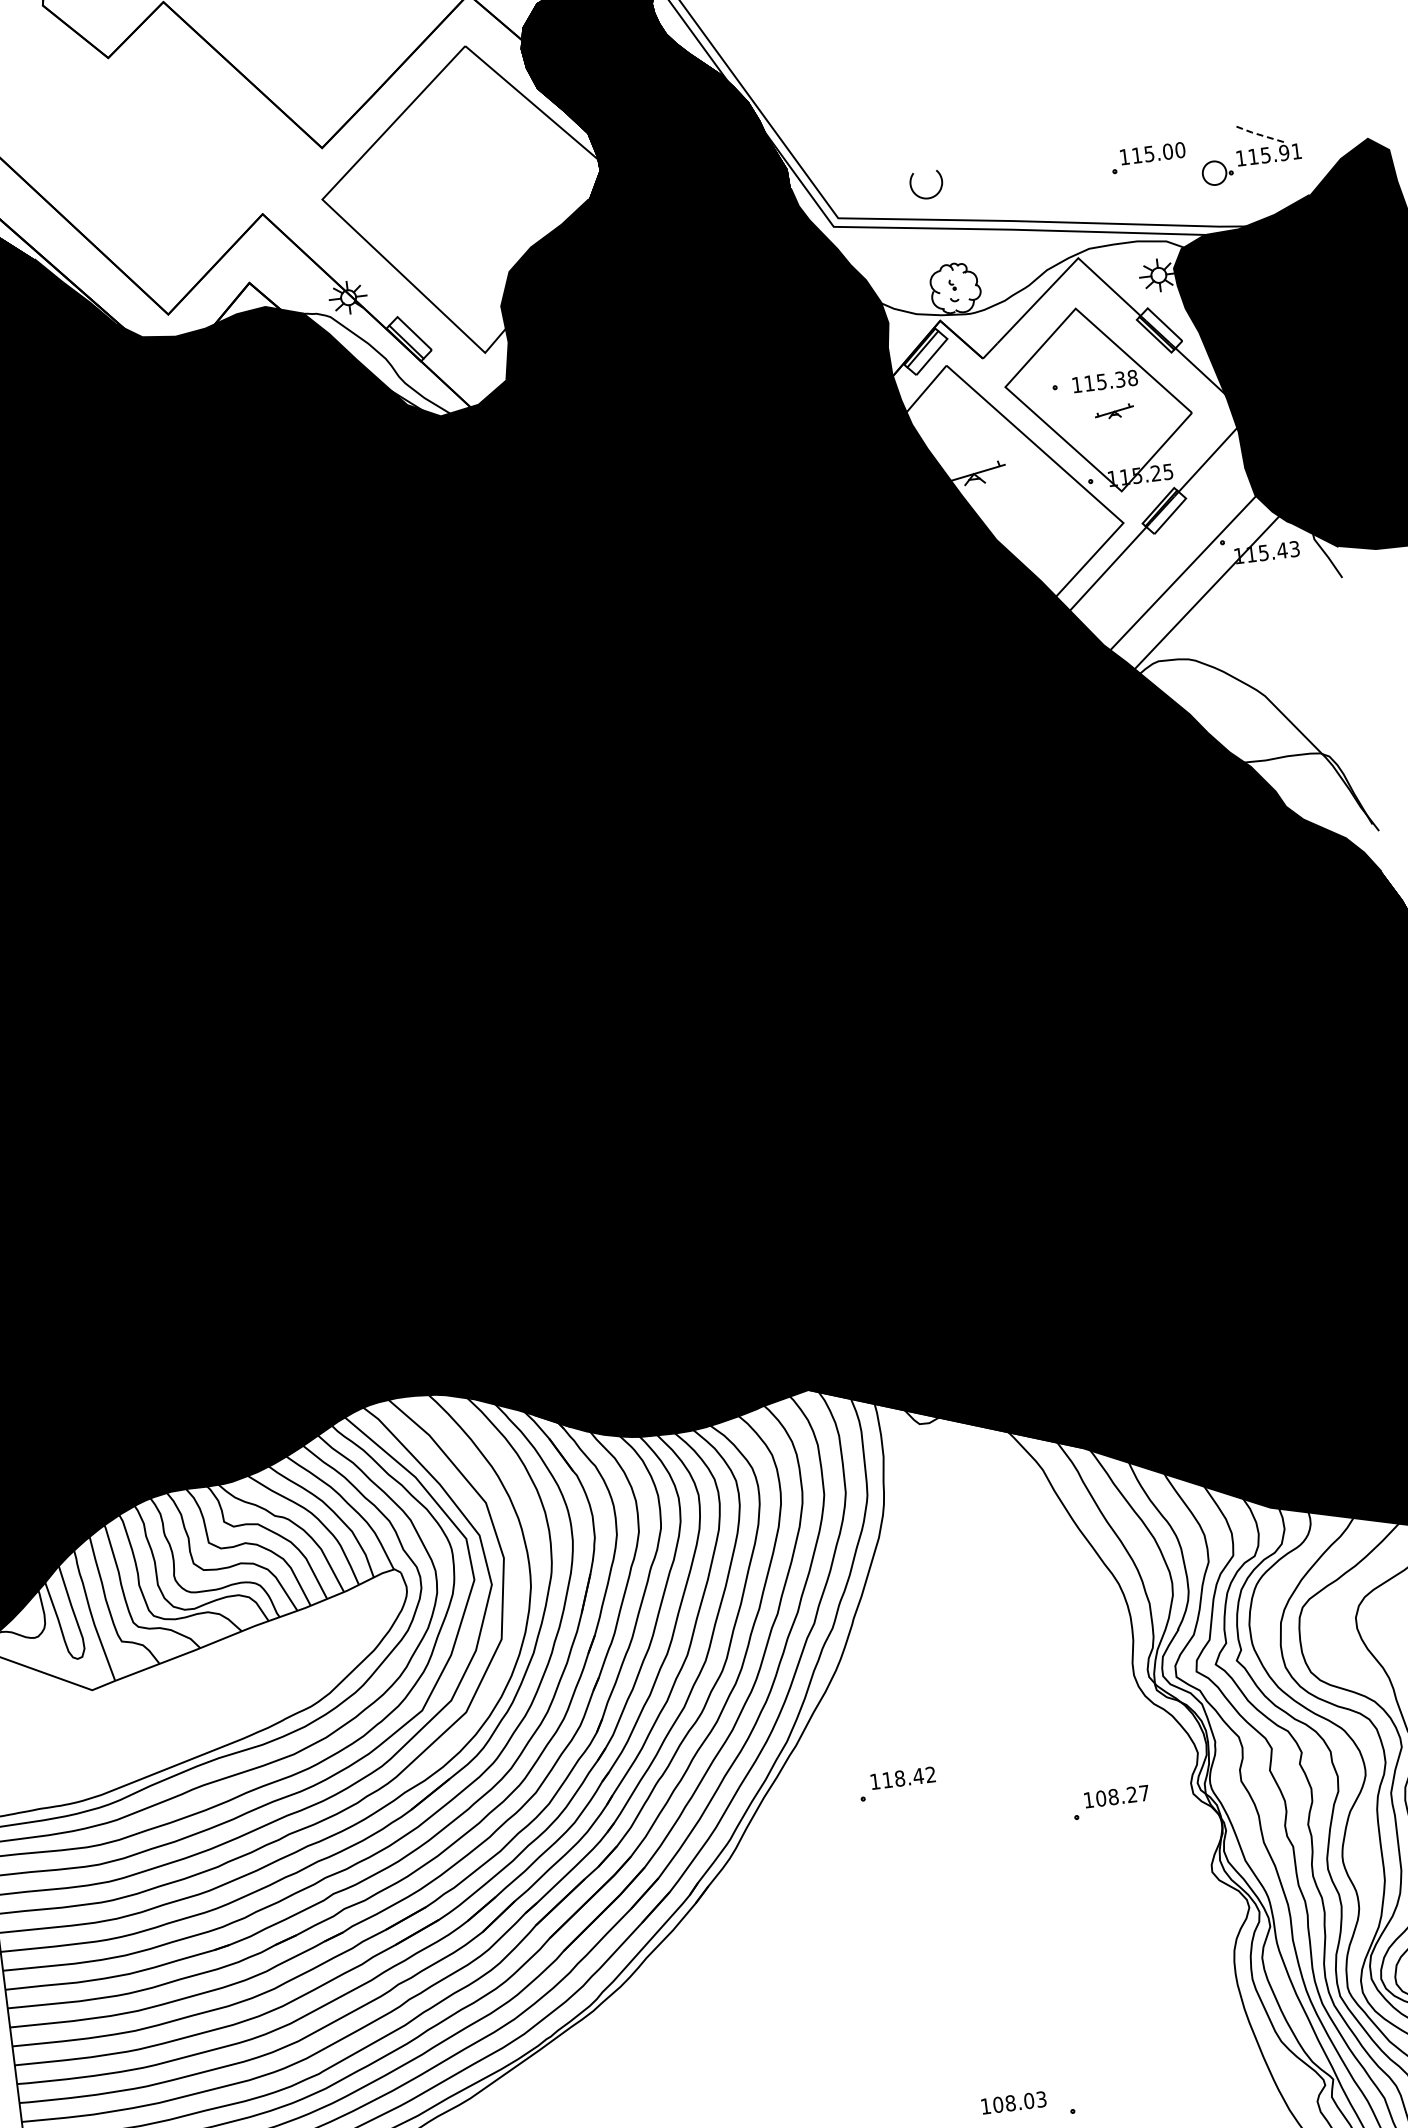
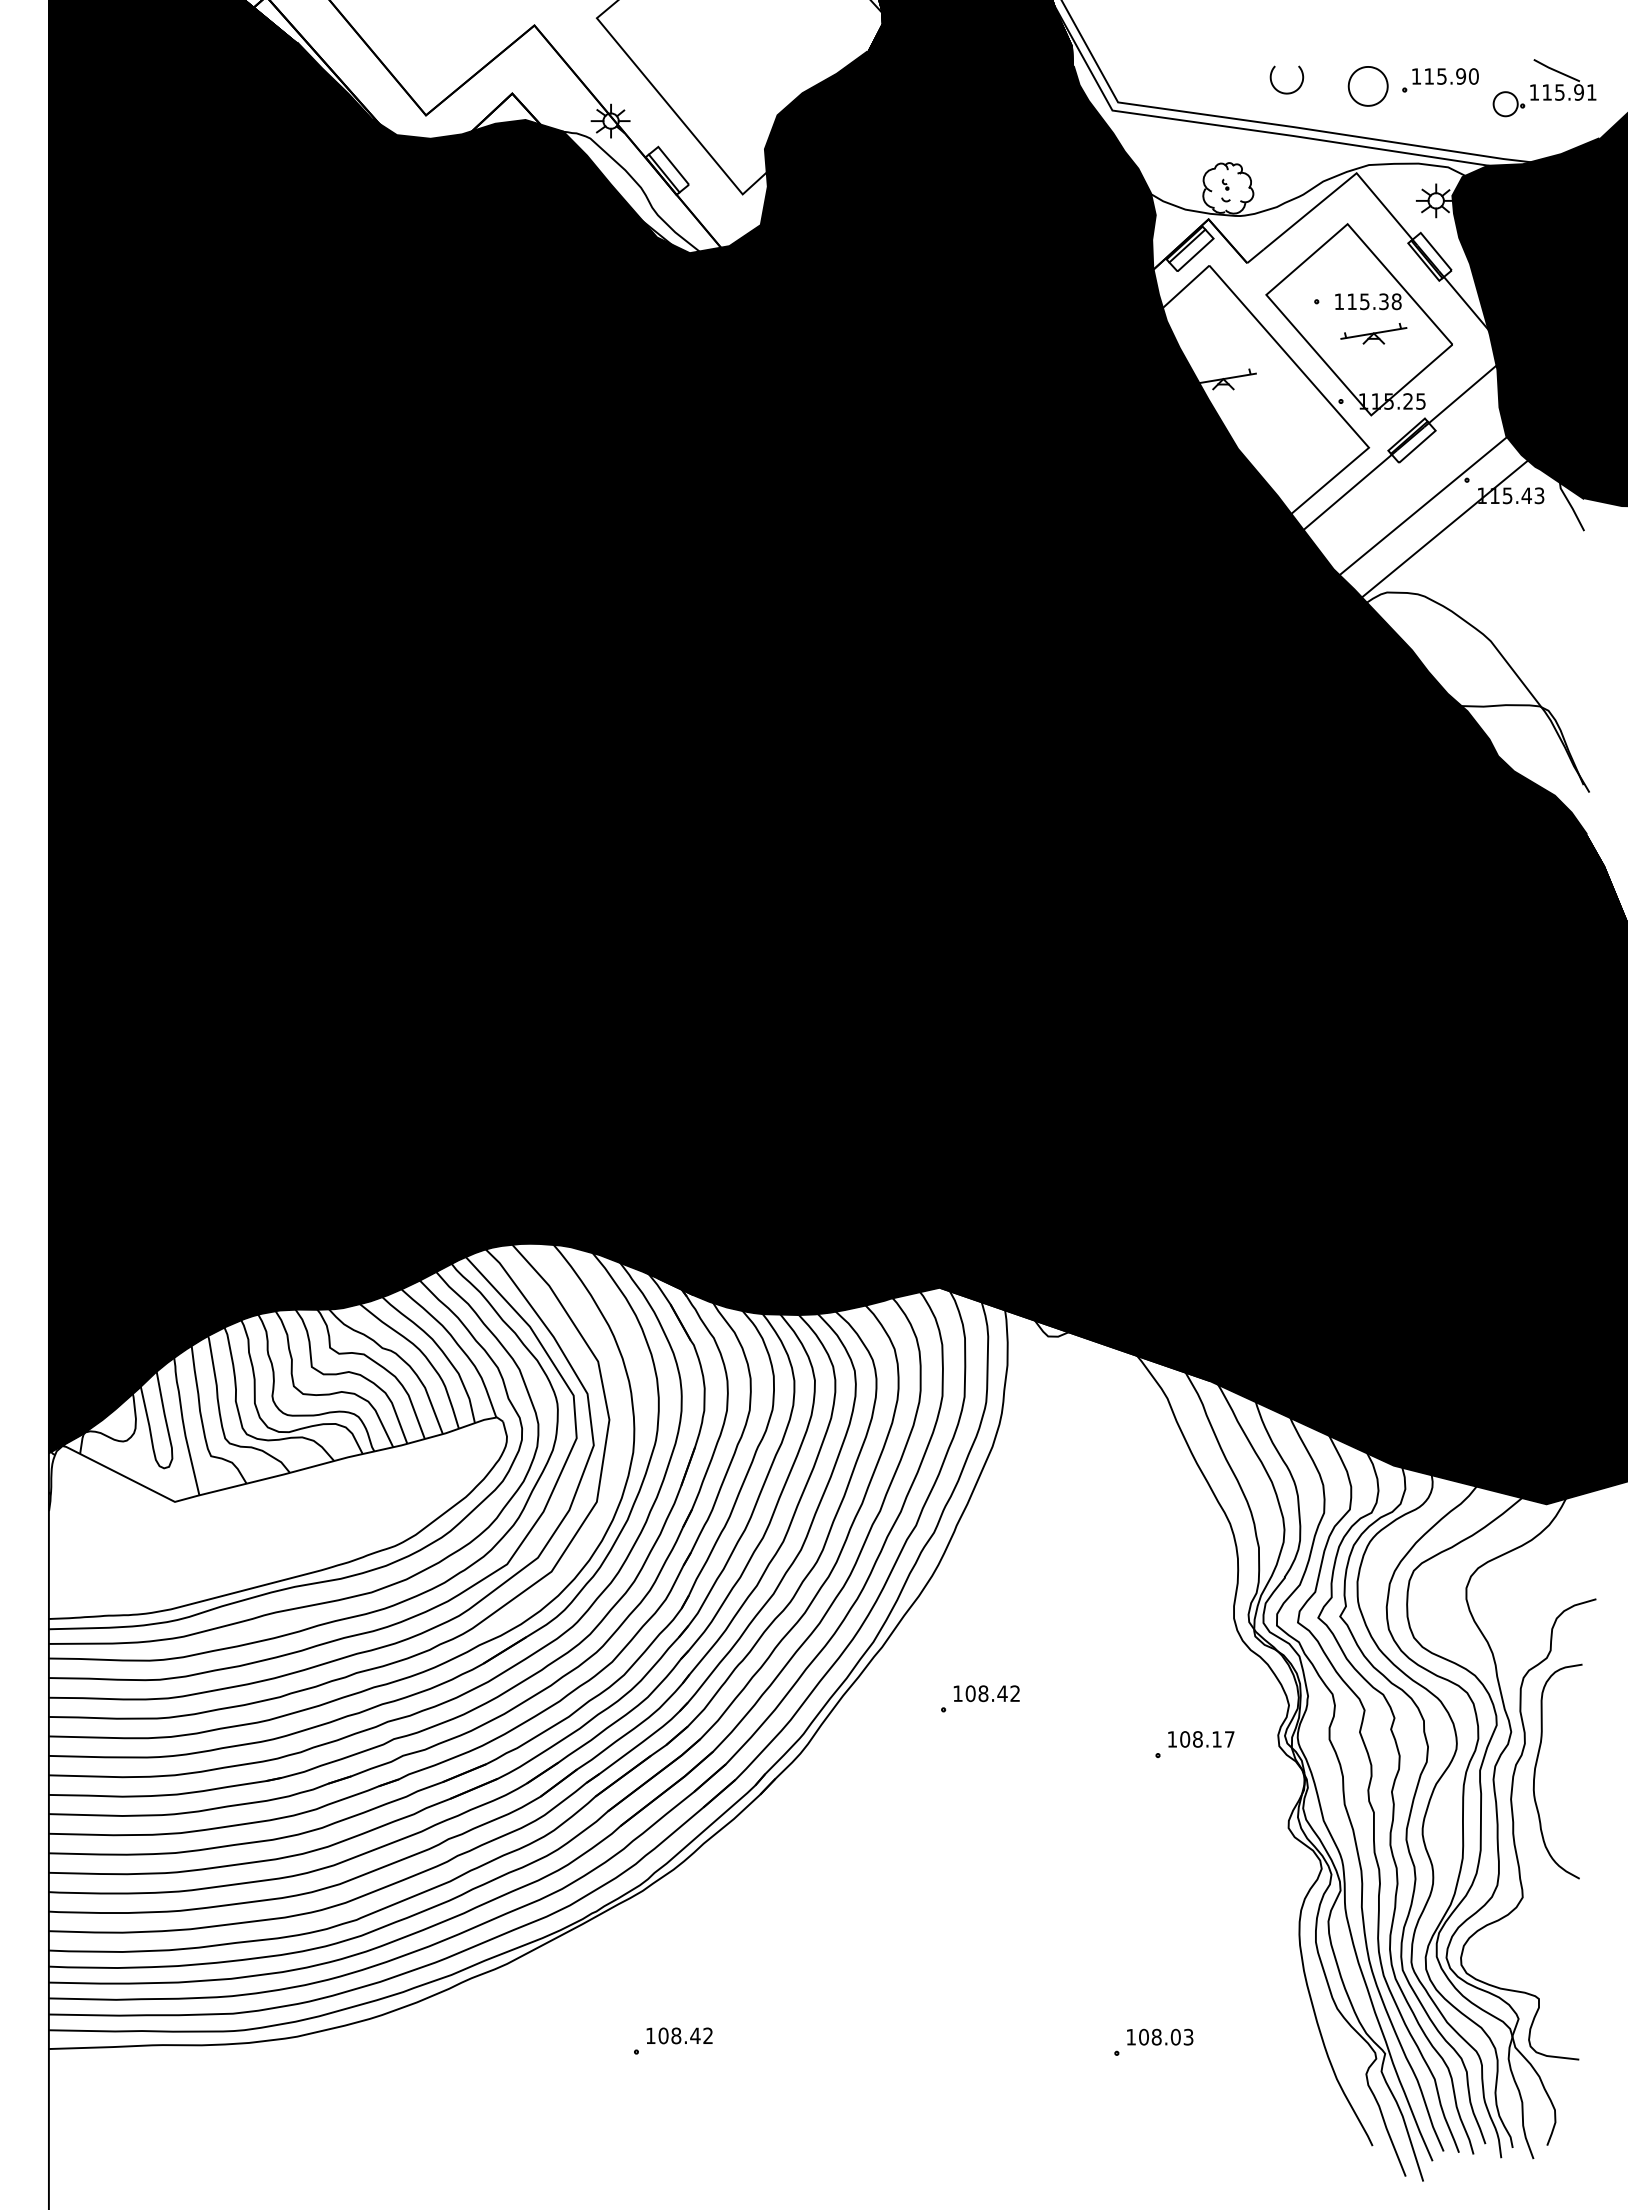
line: (1258, 134) -> (1555, 70), dashed -> solid
text: (1167, 151) -> (1460, 76), 115.00 -> 115.90
part: (1078, 172) -> (1367, 86), added
curve: (922, 197) -> (1281, 91), moved
part: (1114, 411) -> (1373, 333), size x1.67
text: (887, 1779) -> (970, 1693), 118.42 -> 108.42
text: (1131, 1794) -> (1216, 1739), 108.27 -> 108.17
text: (1014, 2102) -> (1160, 2036), moved

